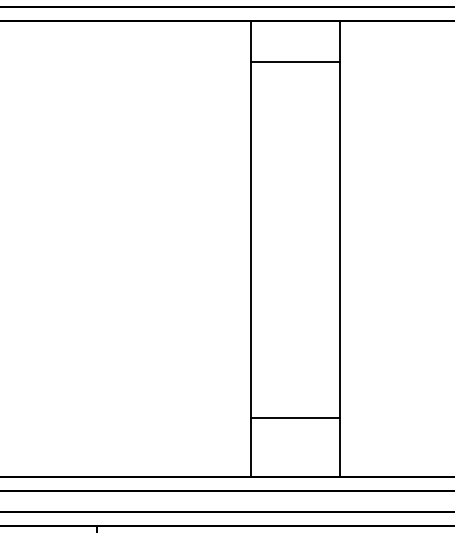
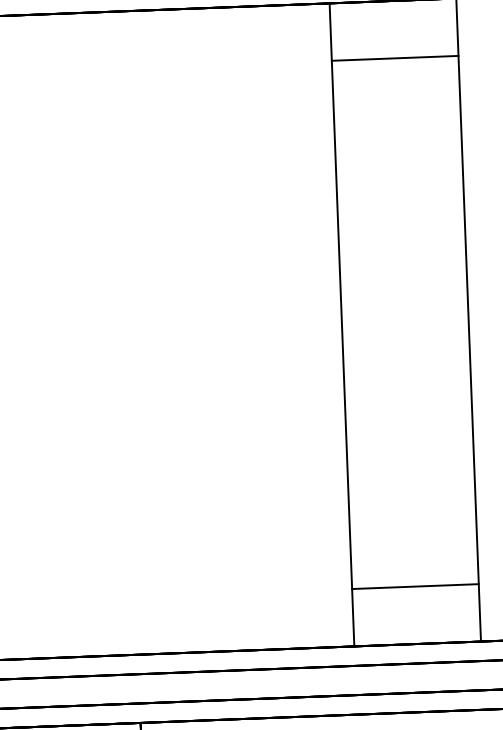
line: (295, 418) -> (415, 586), moved

